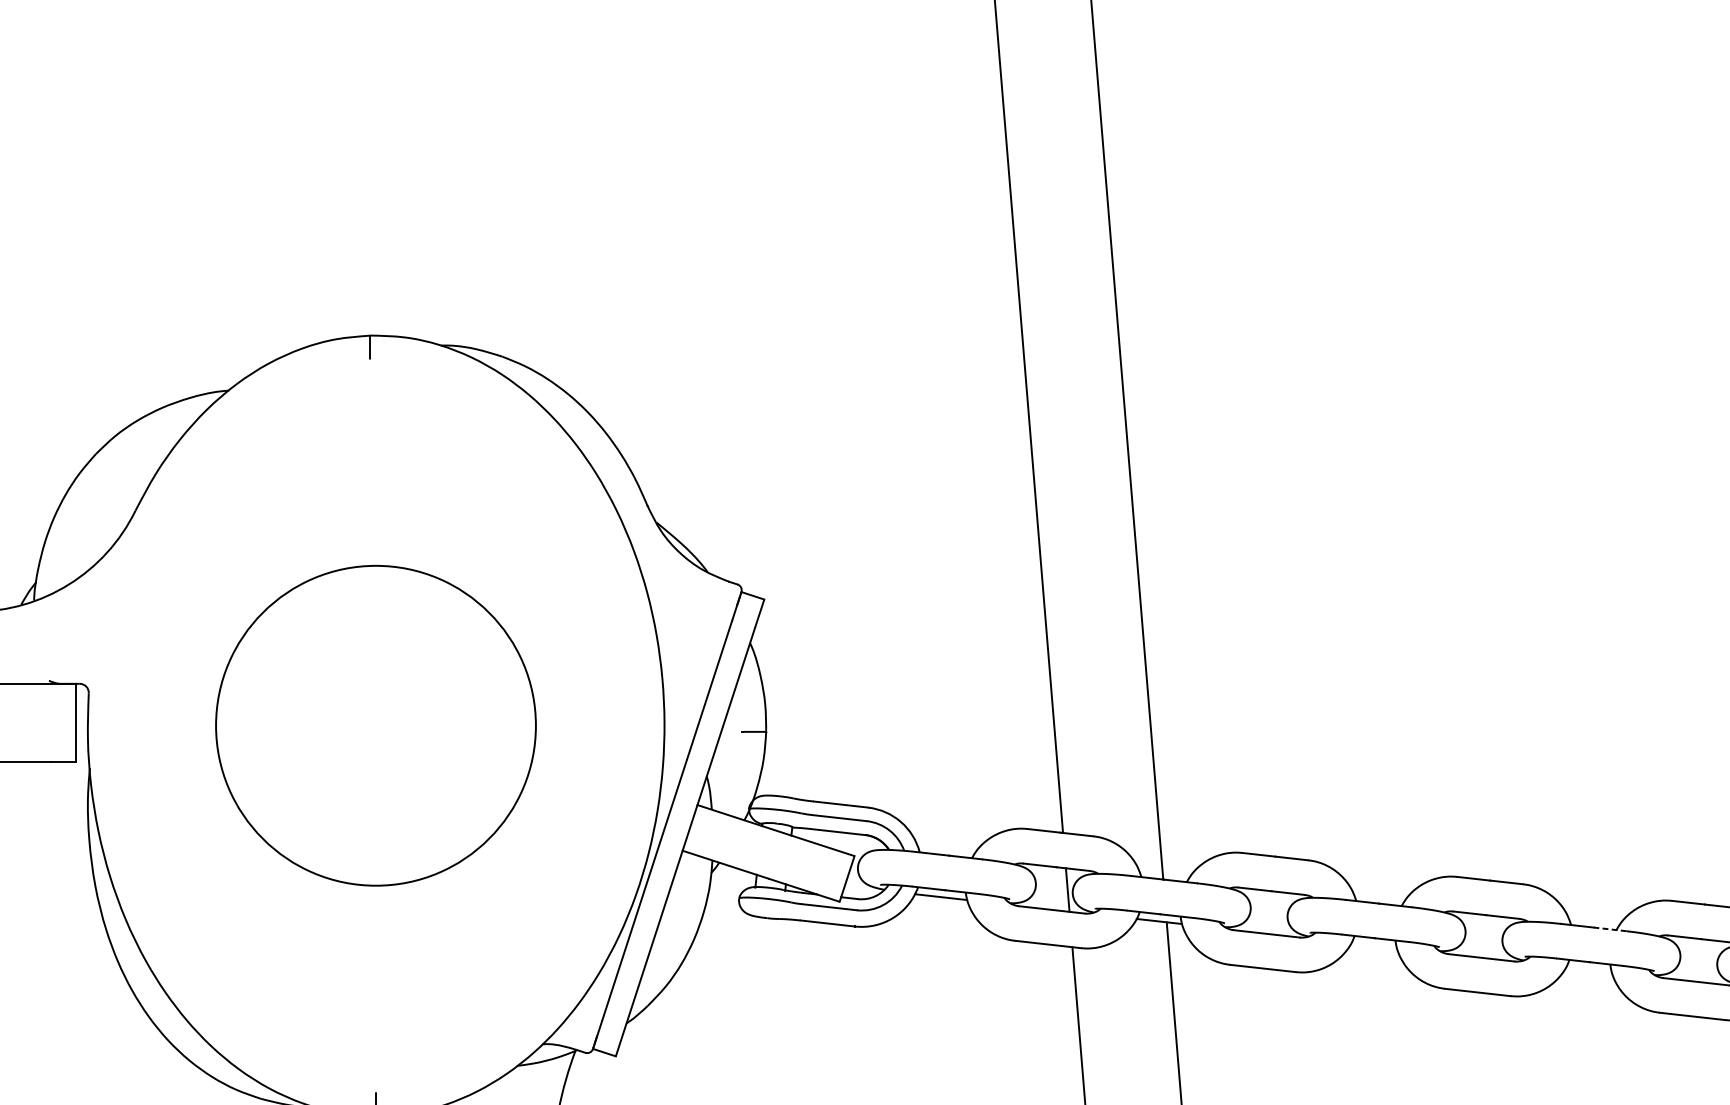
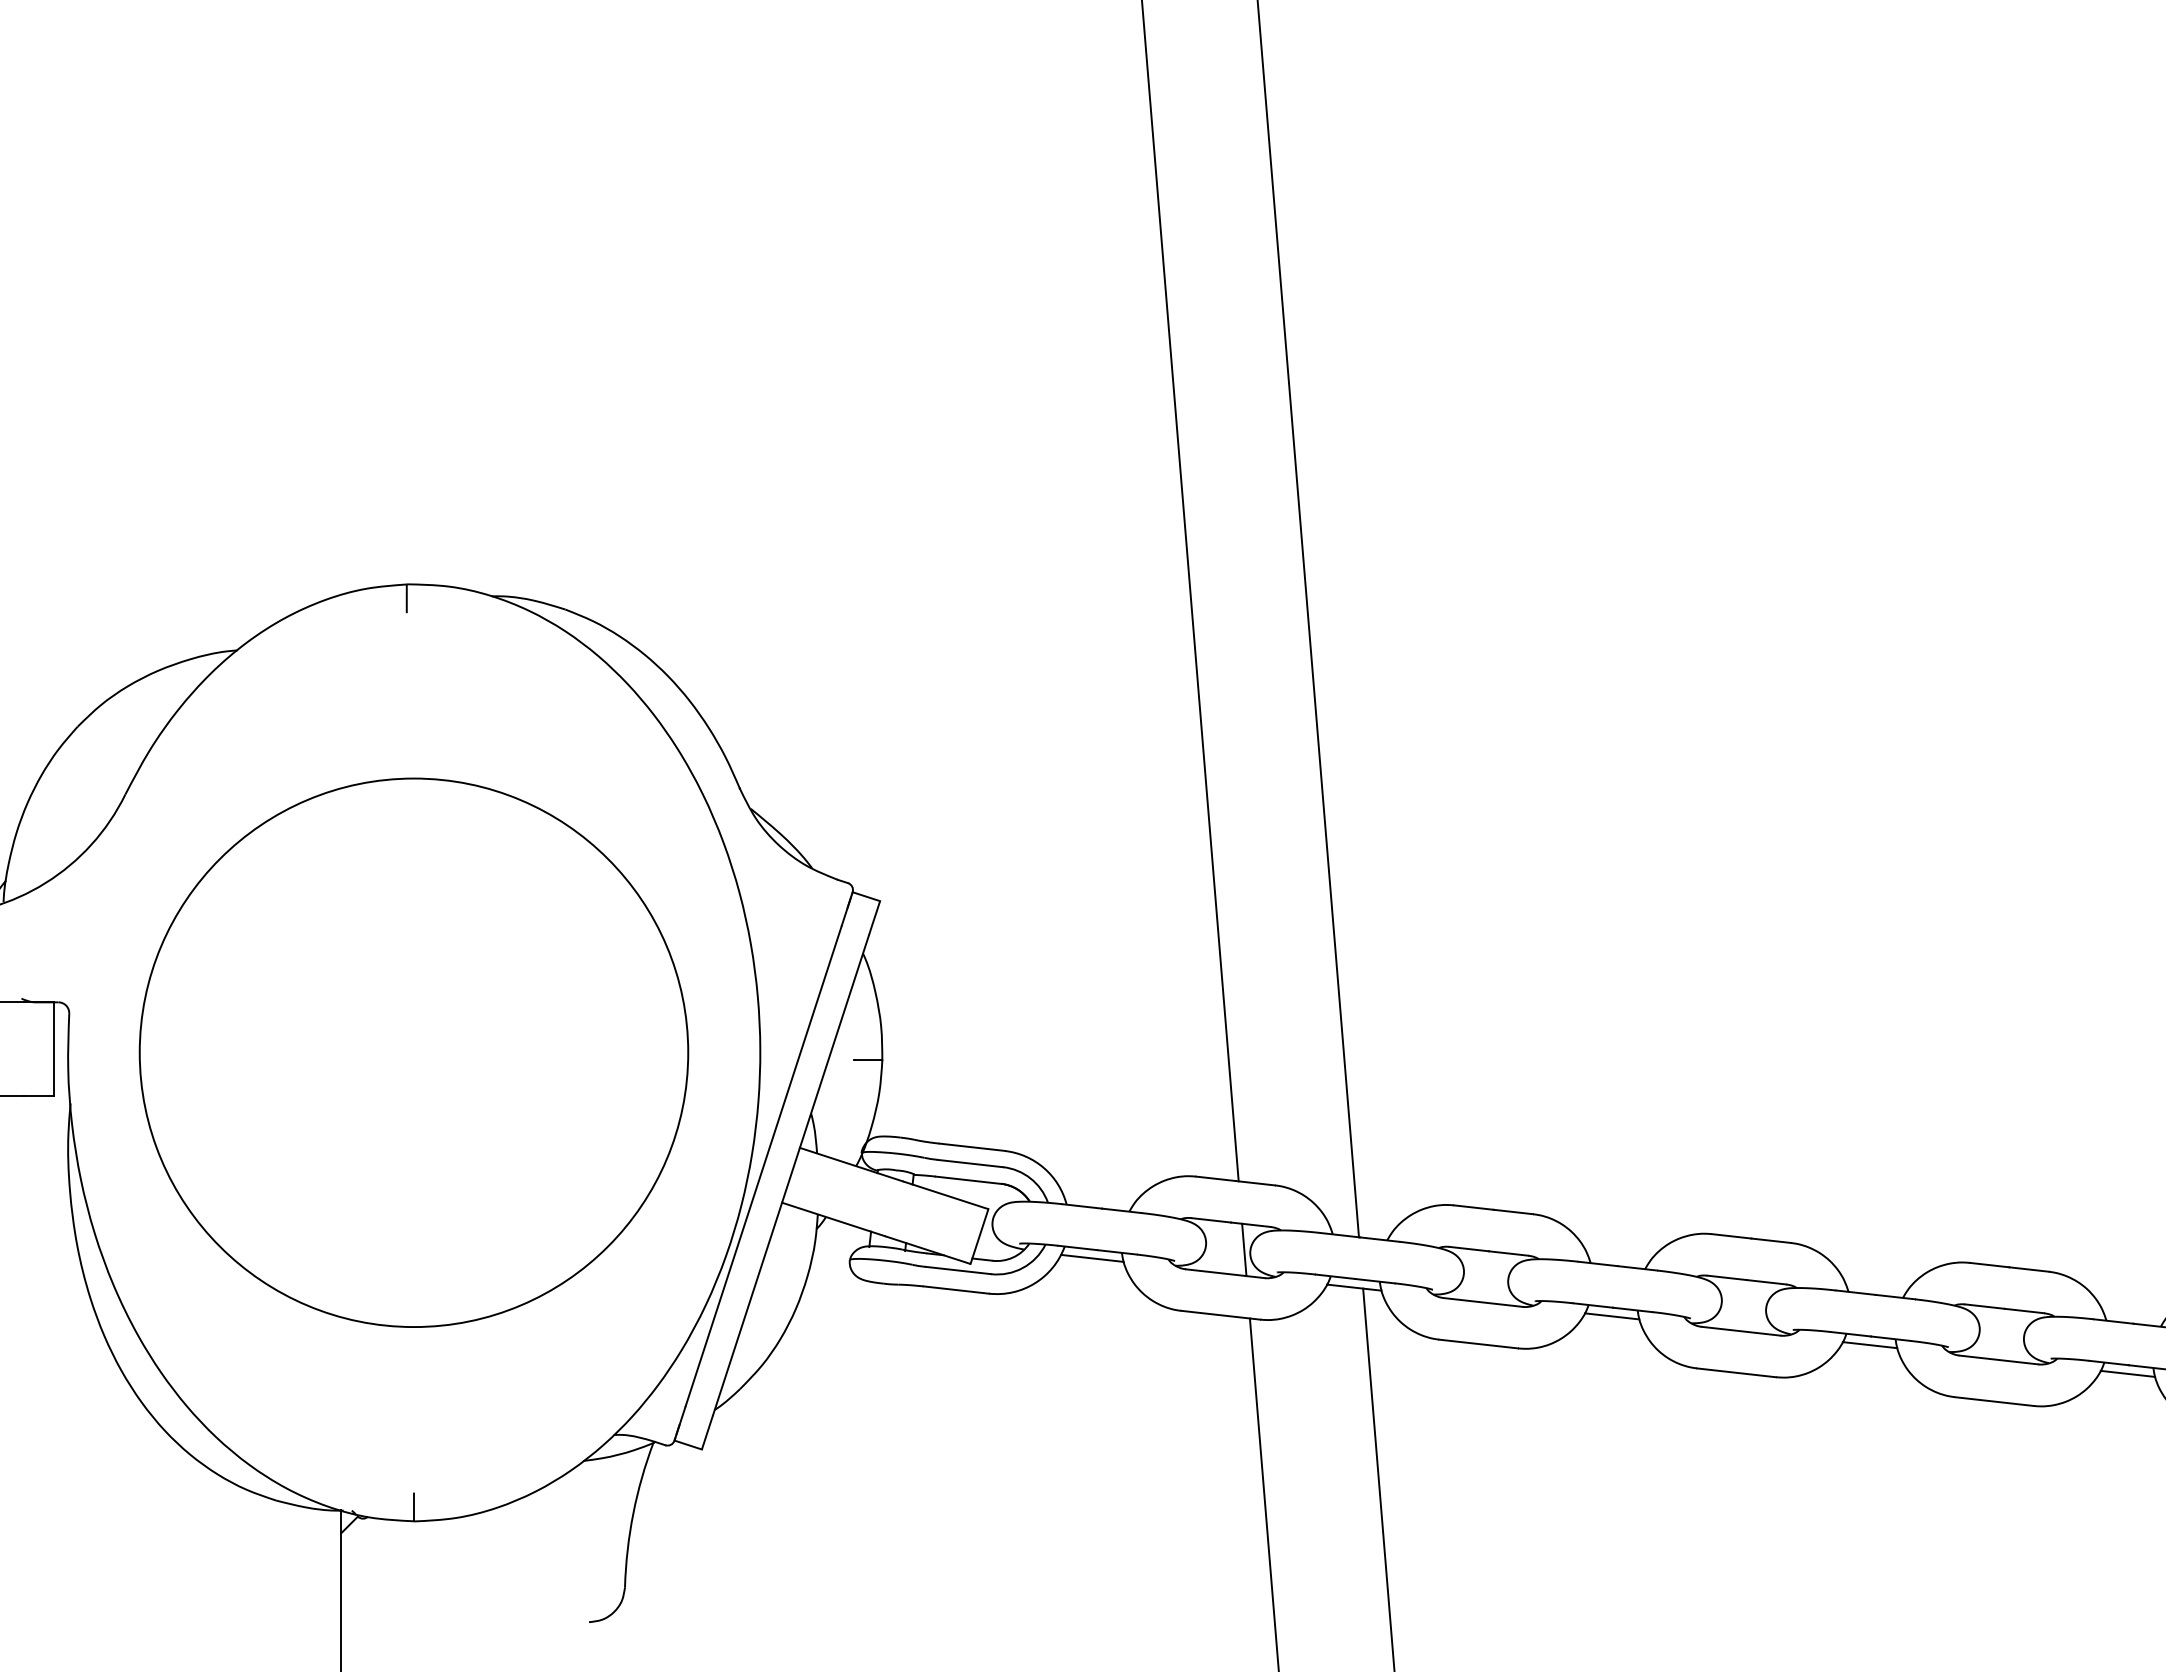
circle: (375, 725) -> (413, 1052), size x1.43
line: (1610, 929) -> (1895, 1297), dashed -> solid
line: (1373, 945) -> (1611, 1316), added
line: (1588, 969) -> (1869, 1345), added

